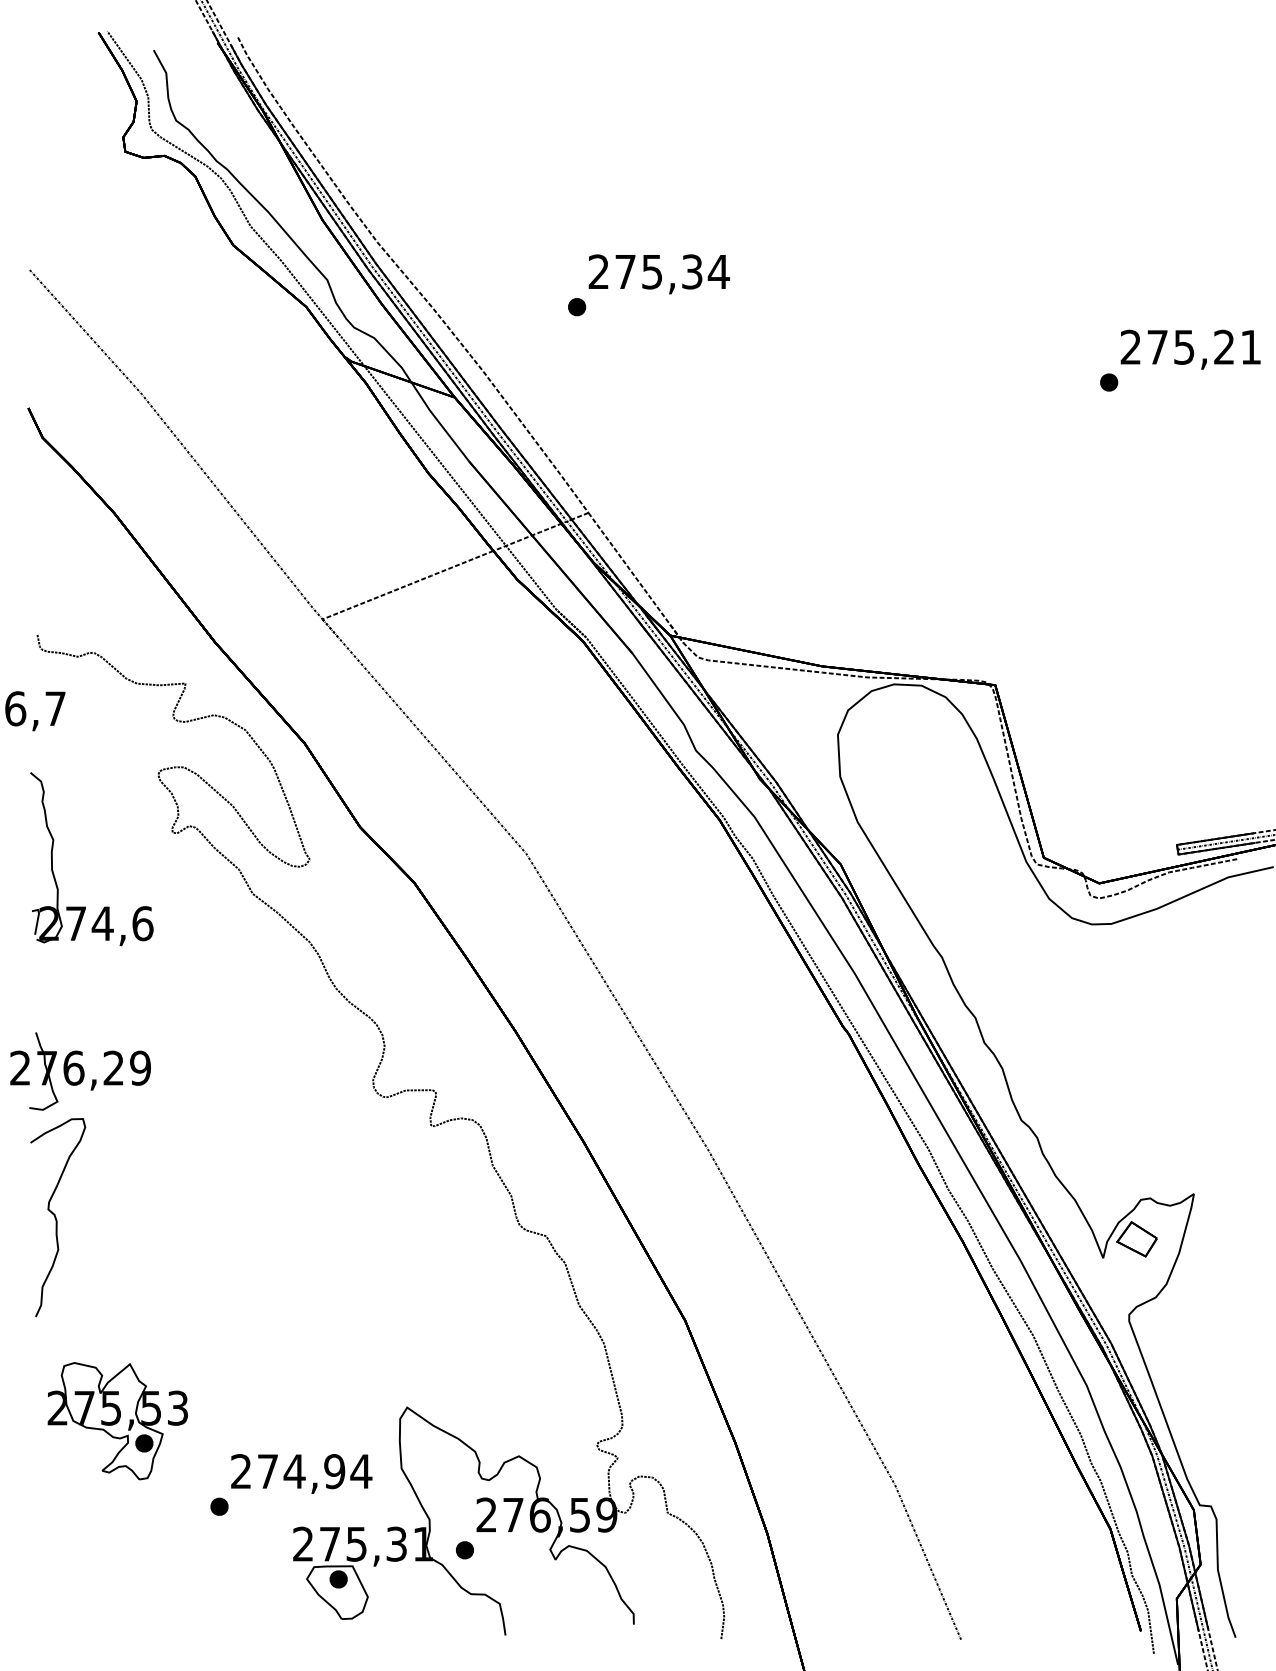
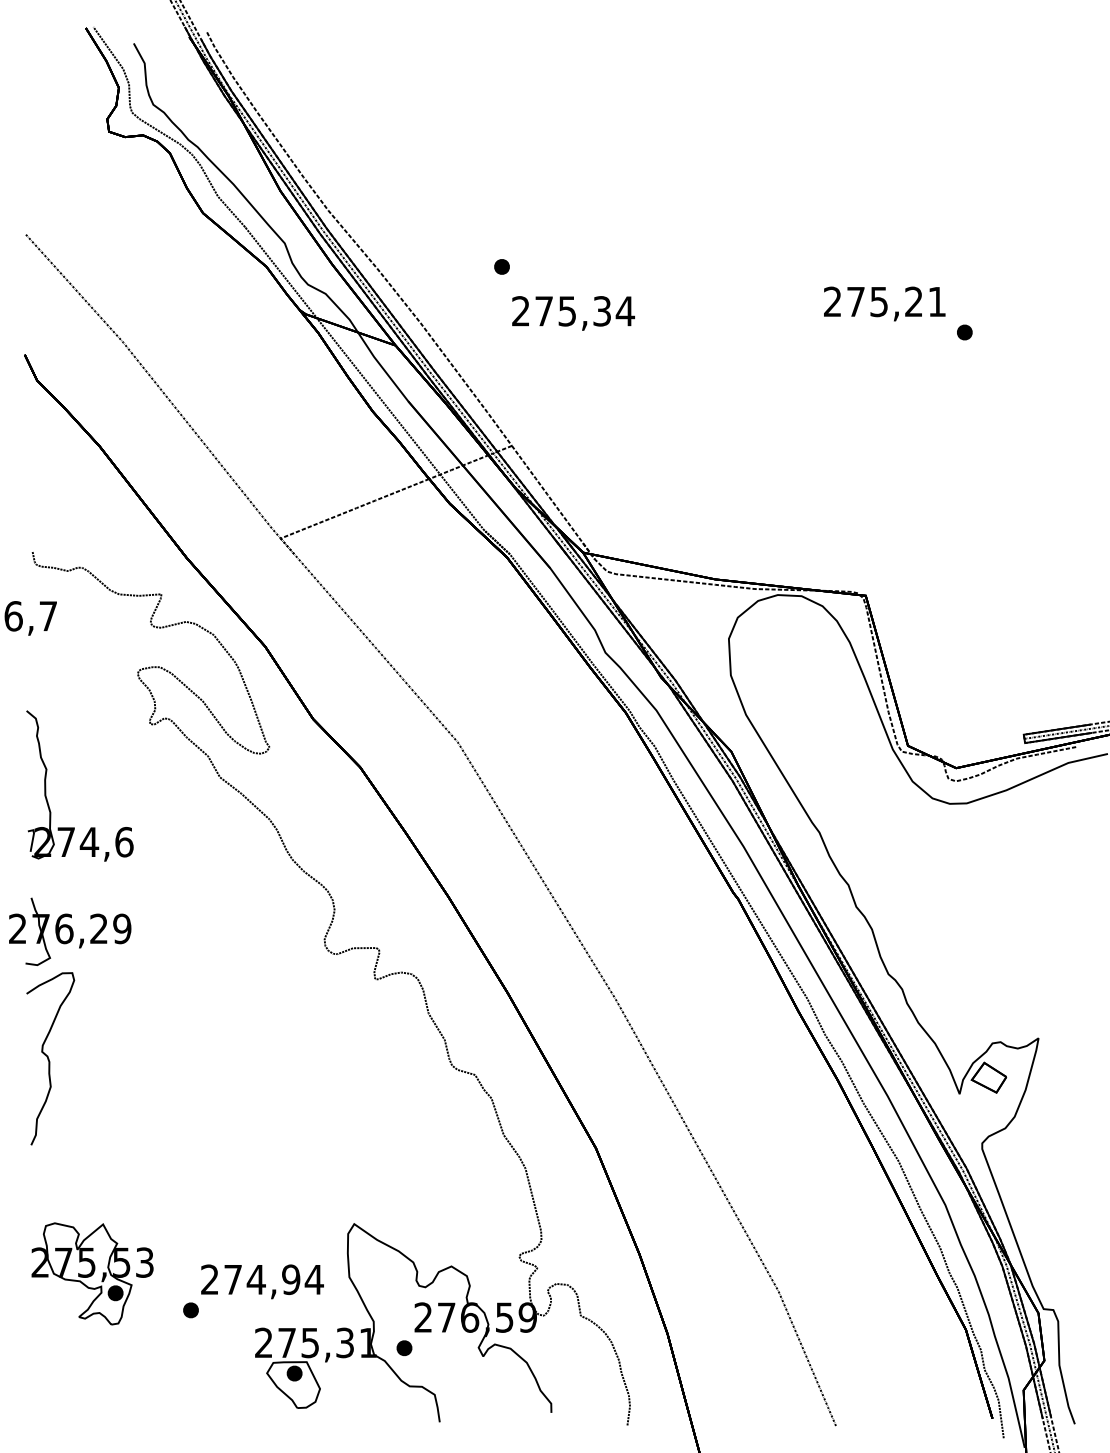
text: (659, 274) -> (573, 313), moved
text: (1190, 349) -> (884, 303), moved
part: (53, 858) -> (46, 785), moved
part: (117, 1420) -> (92, 1273), moved

